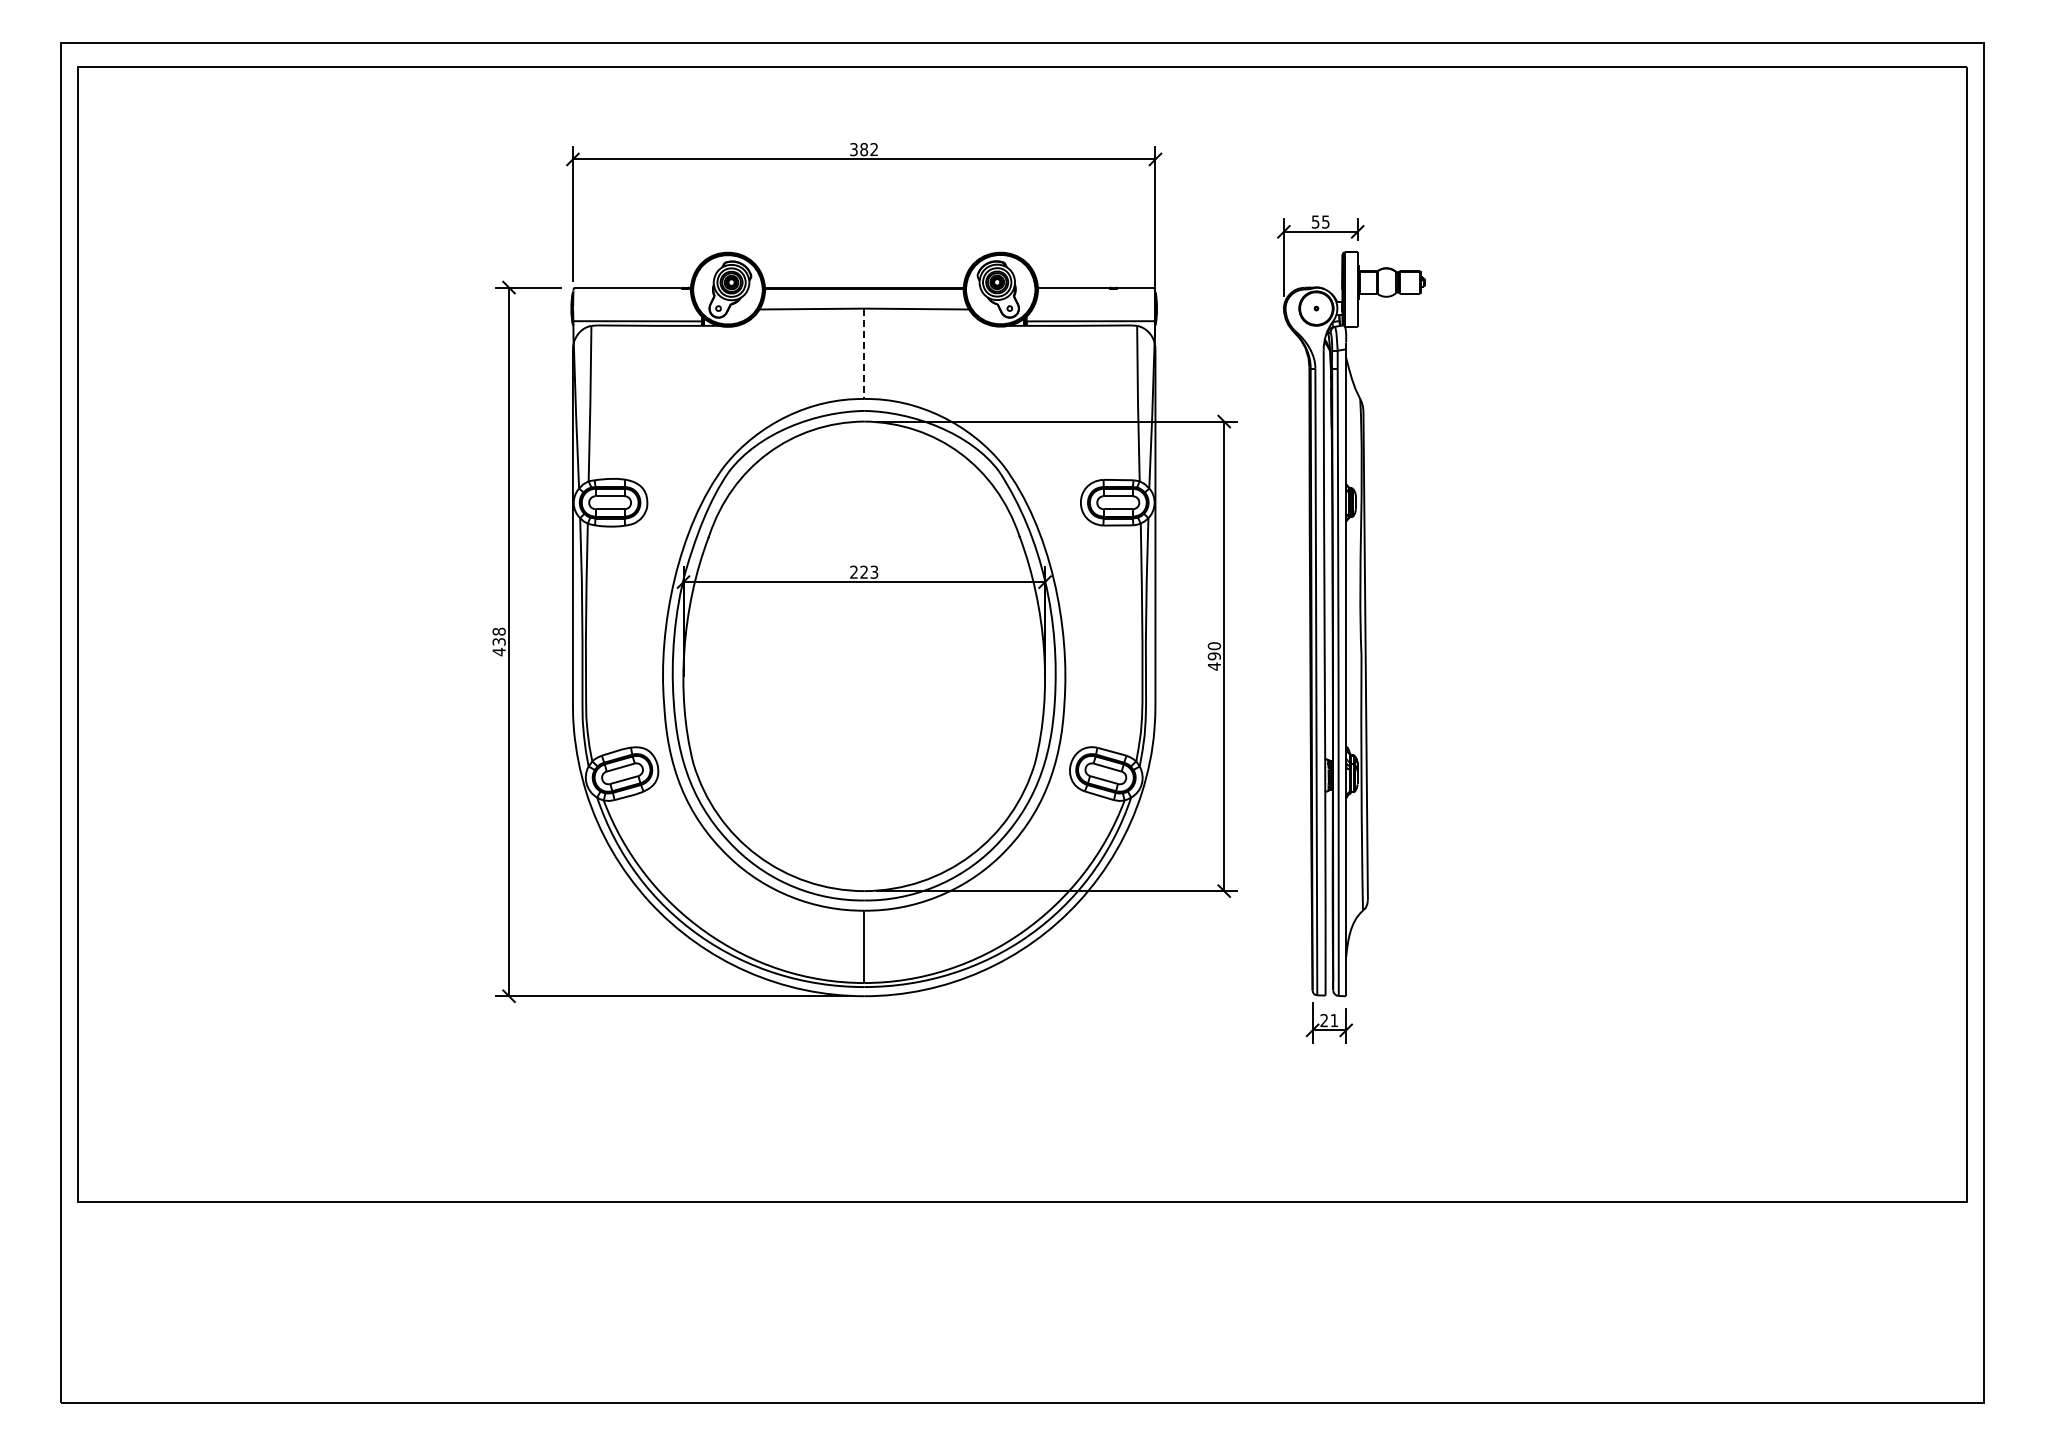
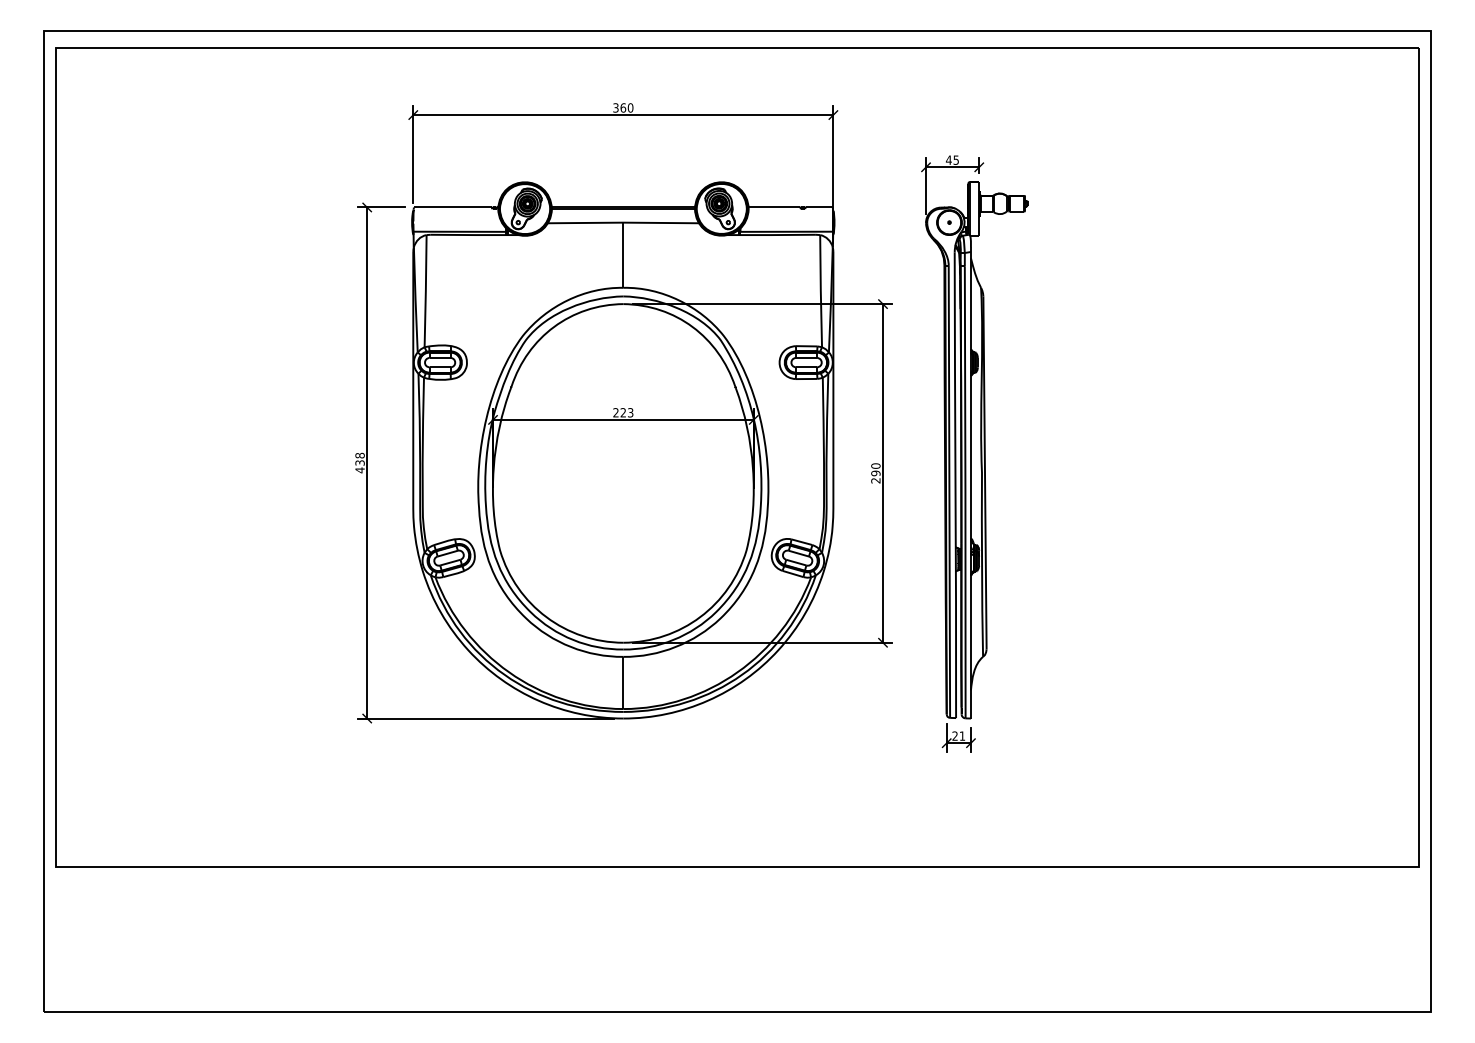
text: (869, 149) -> (627, 107), 382 -> 360
text: (1315, 221) -> (948, 159), 55 -> 45
line: (864, 354) -> (623, 255), dashed -> solid
text: (1213, 666) -> (875, 480), 490 -> 290

